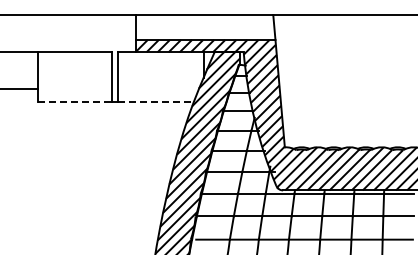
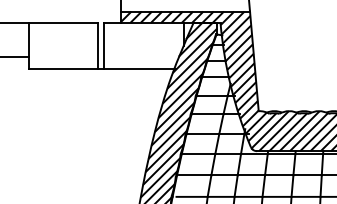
line: (74, 101) -> (63, 68), dashed -> solid
line: (156, 101) -> (139, 68), dashed -> solid

